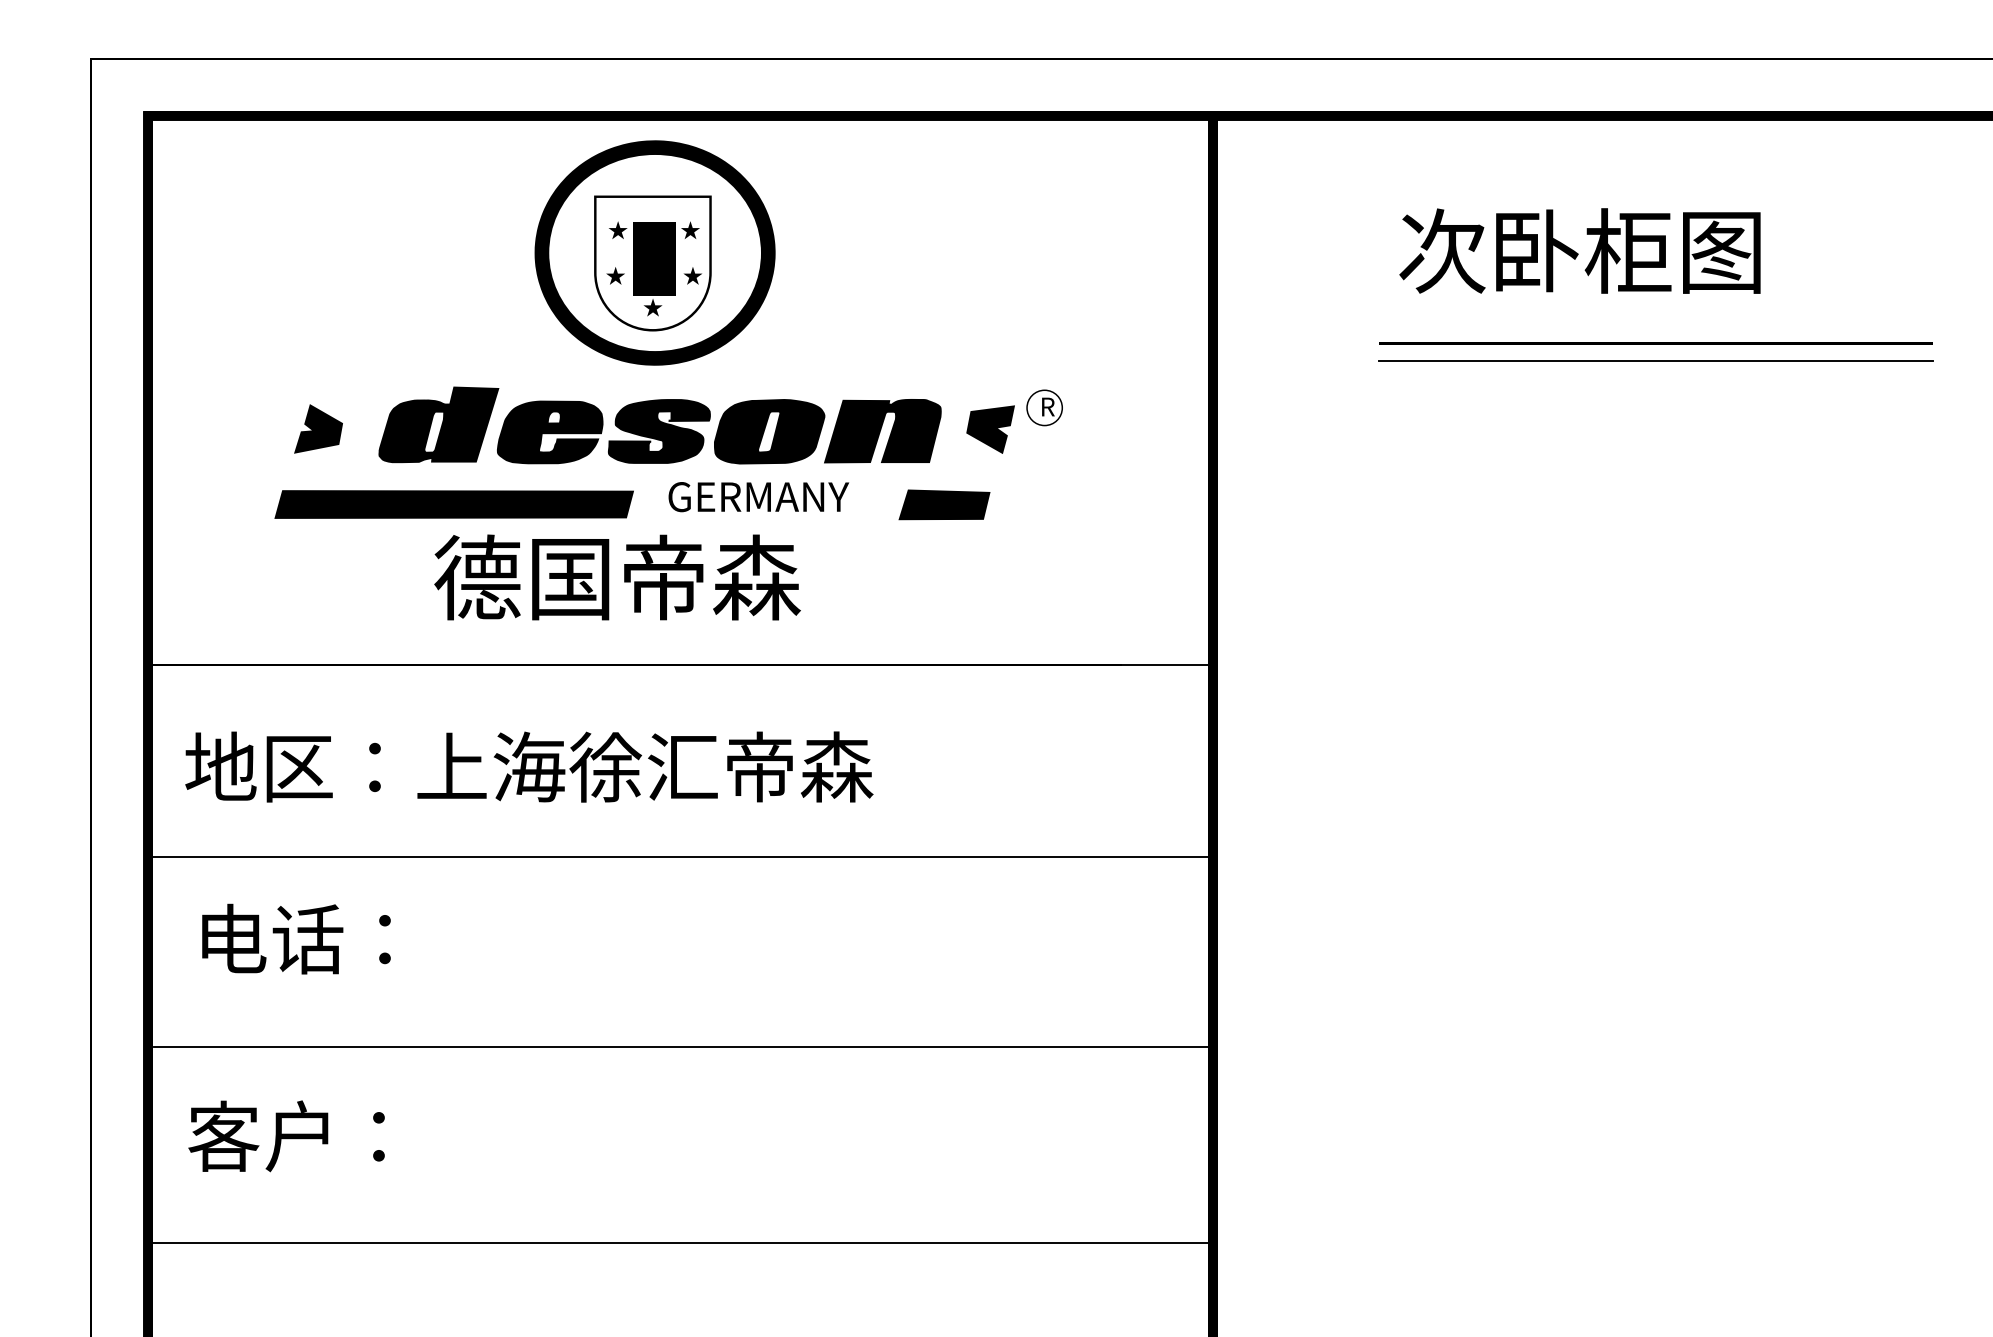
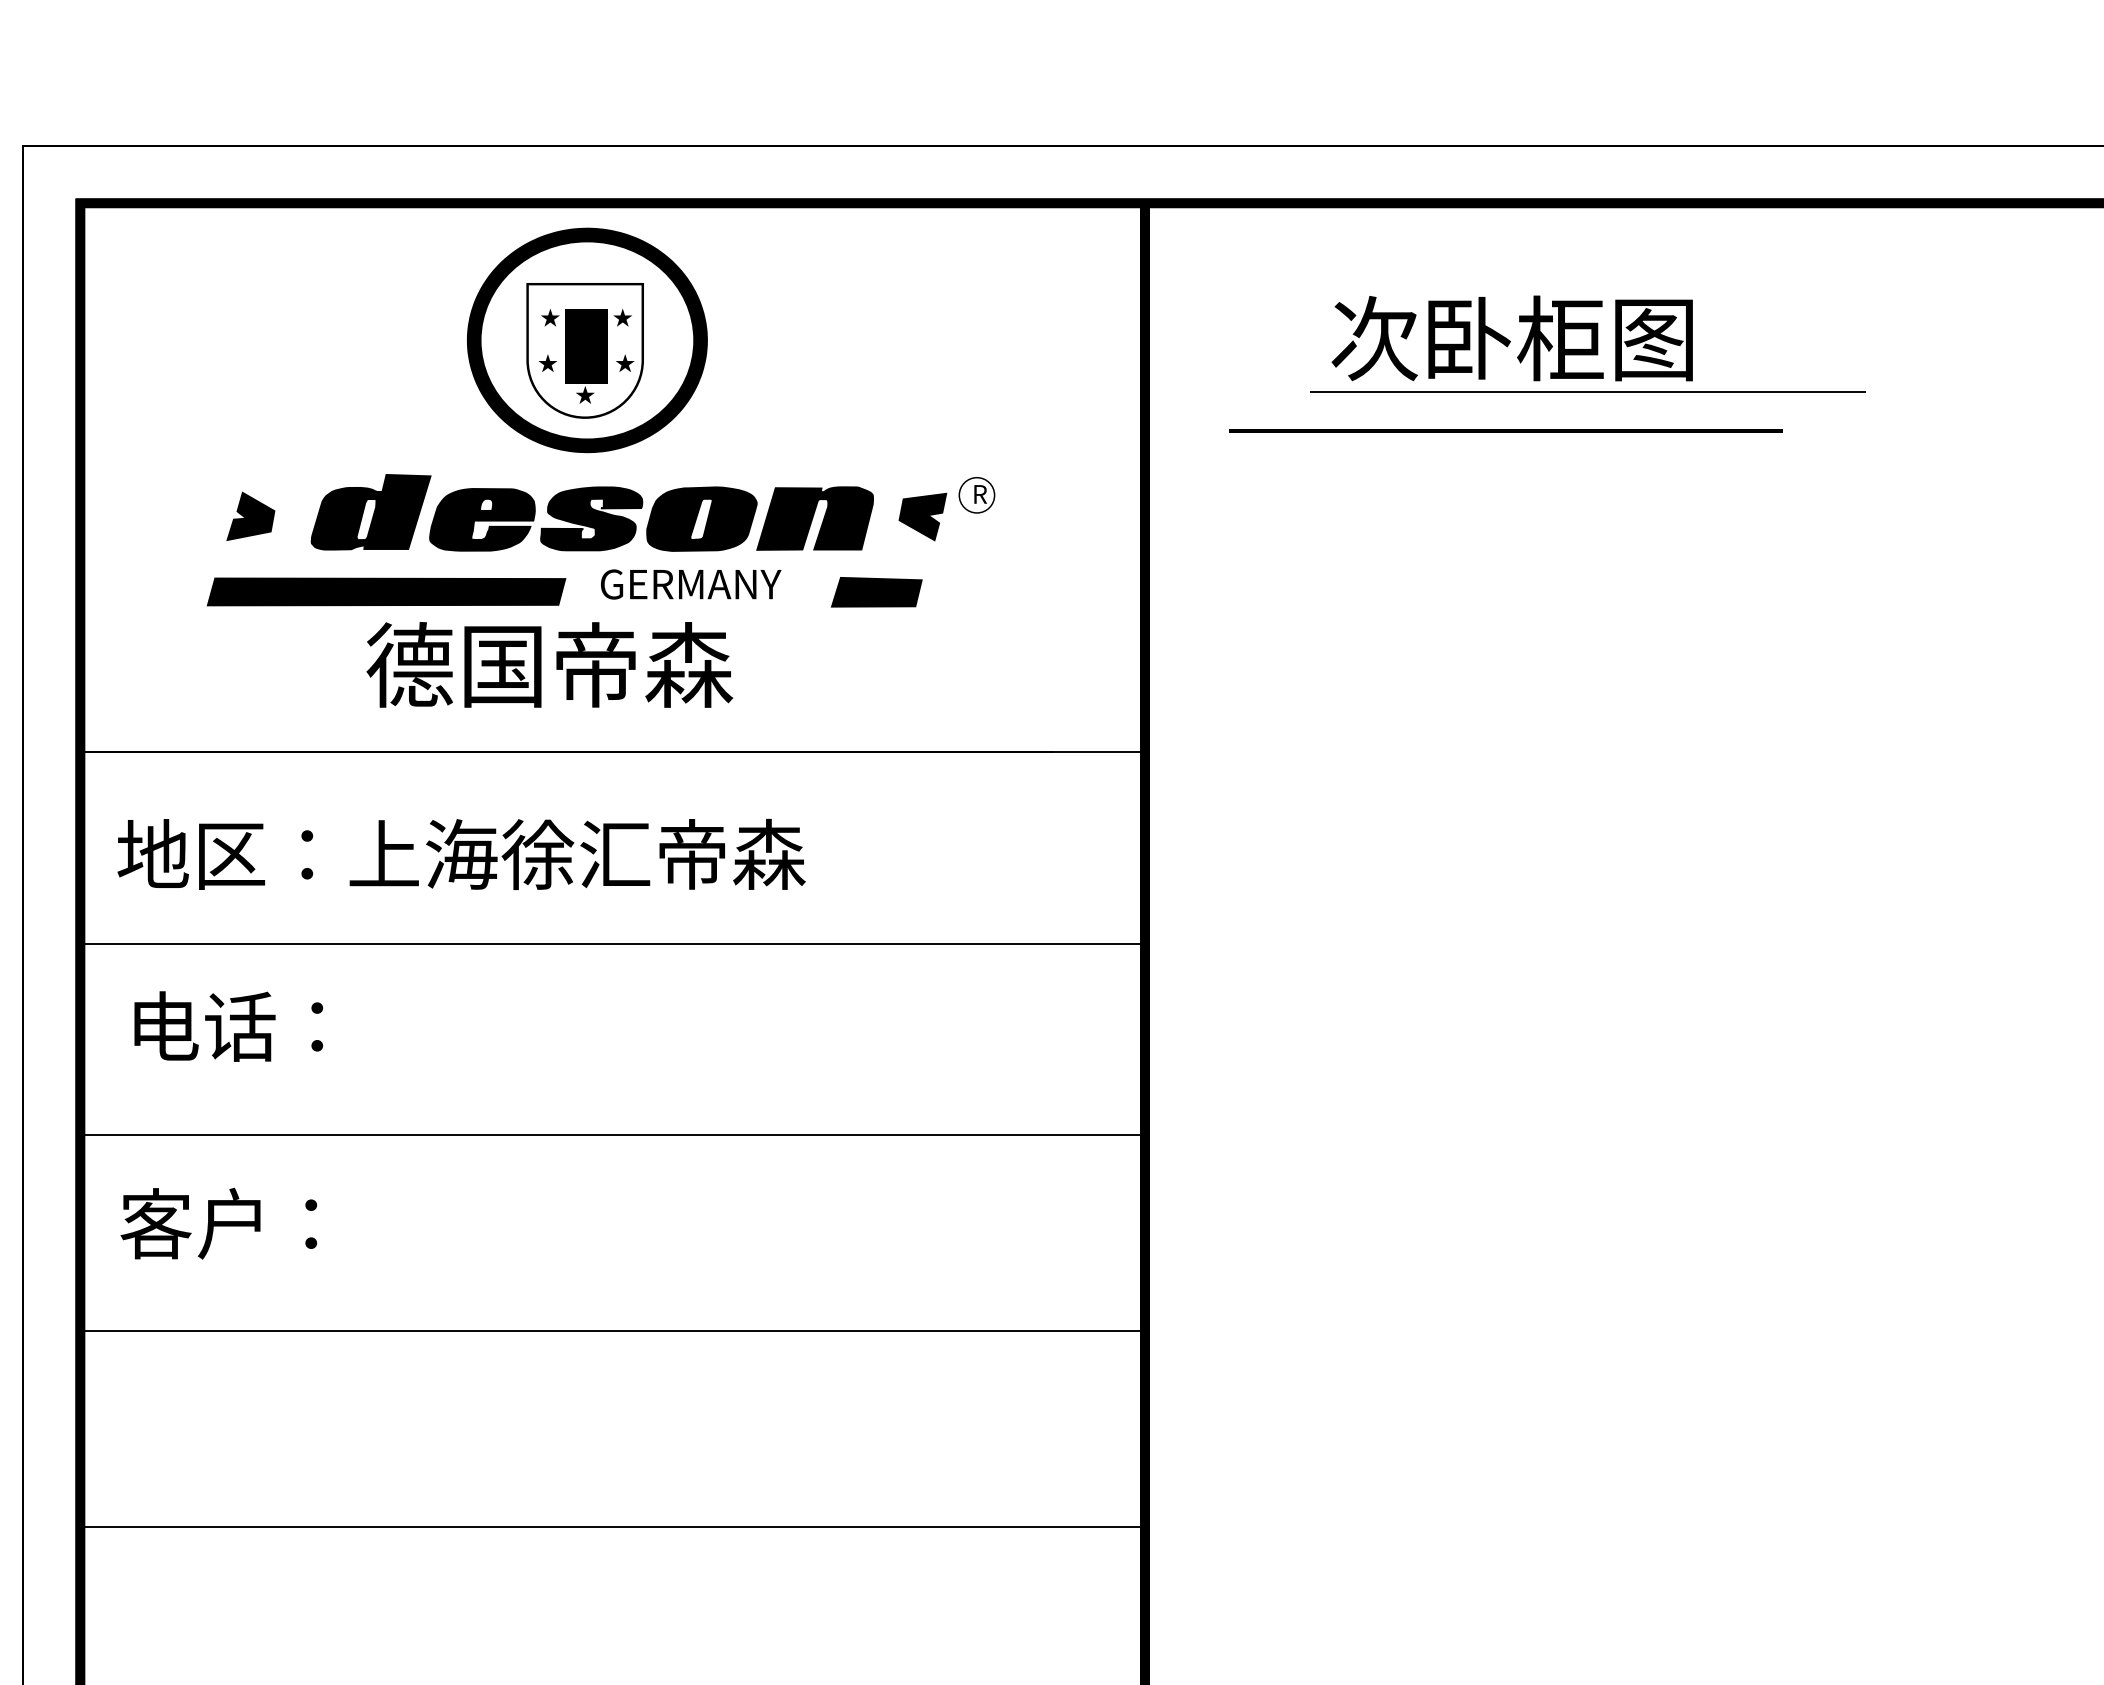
line: (1655, 343) -> (1505, 430), moved
line: (1655, 360) -> (1587, 391), moved

